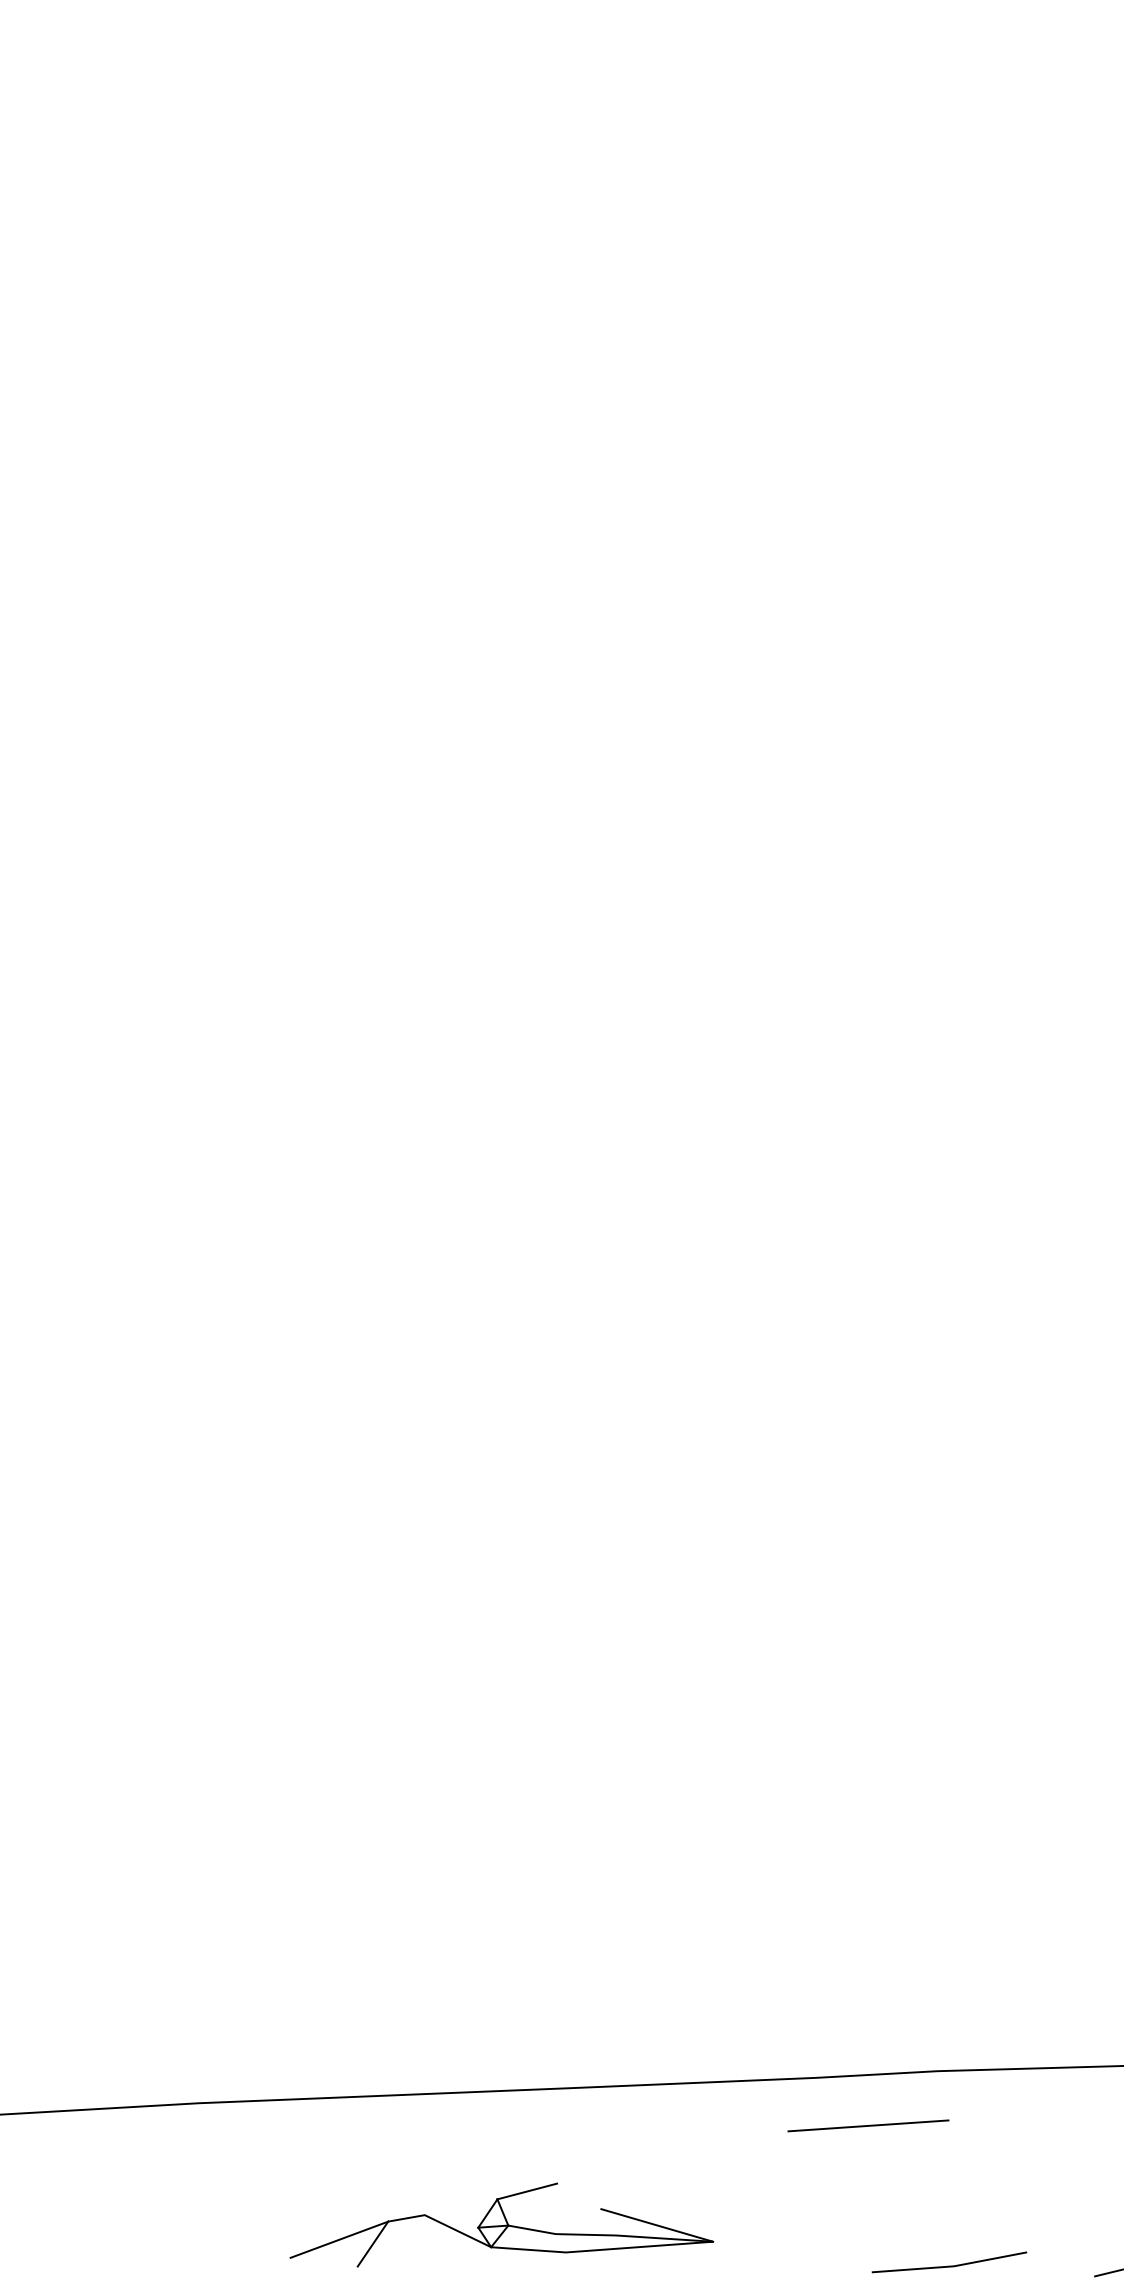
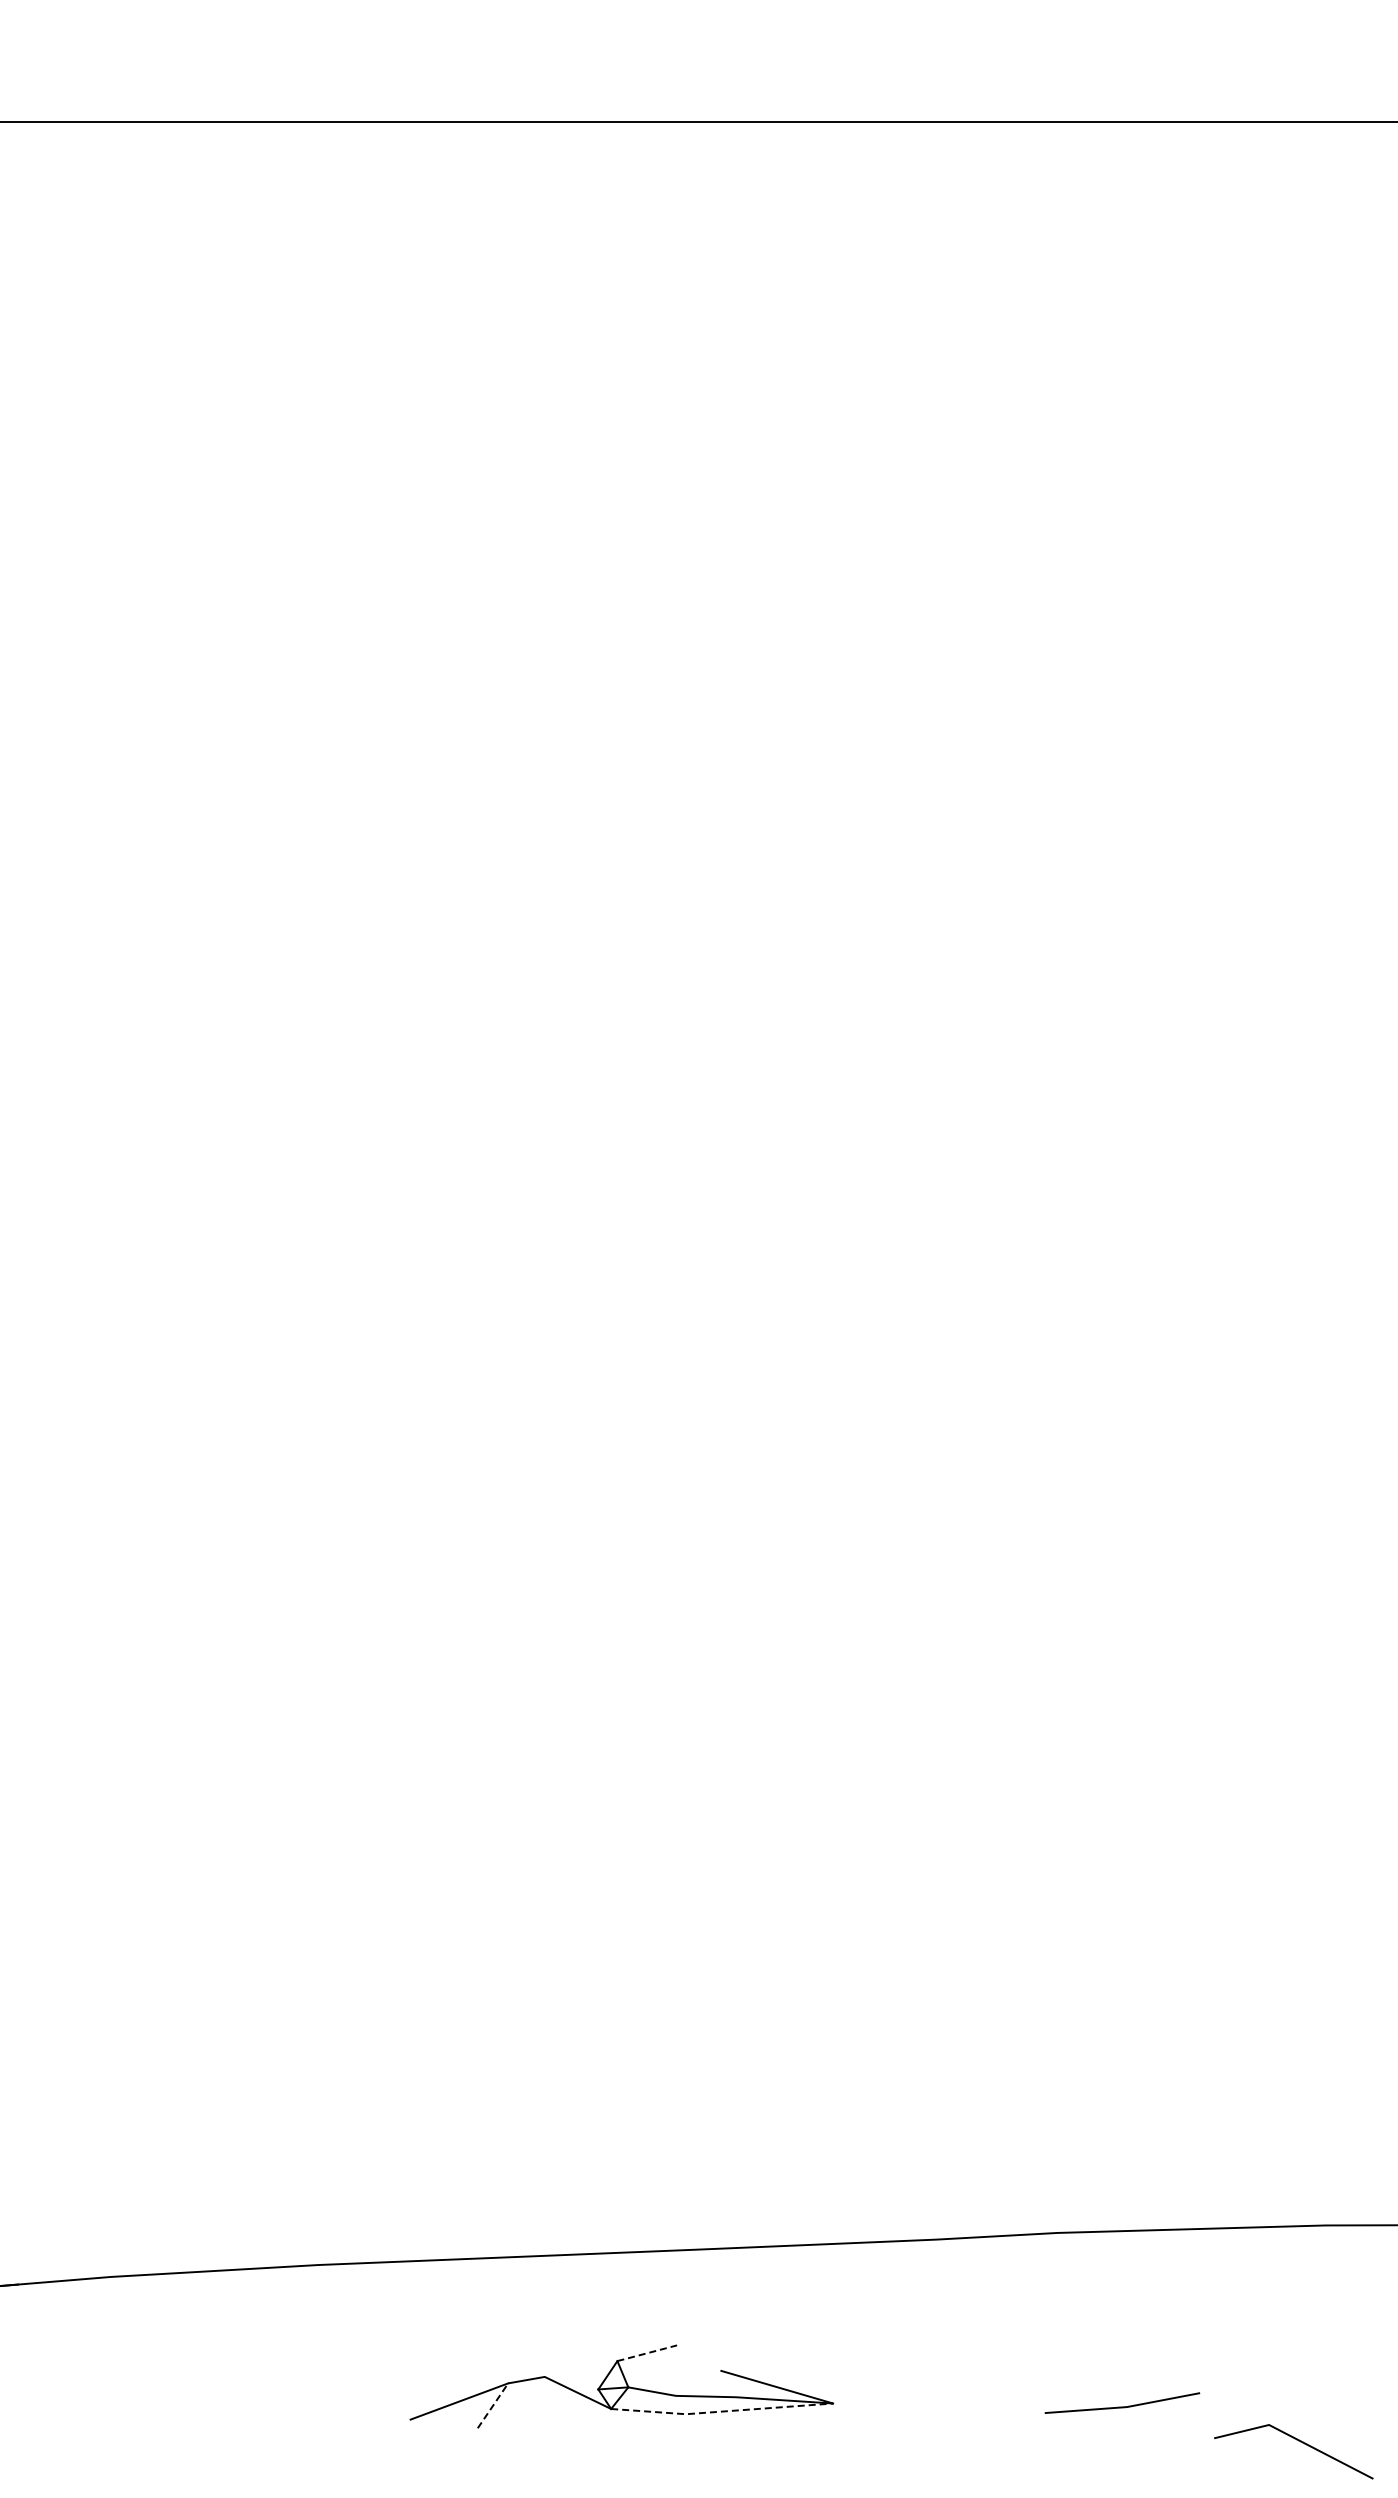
line: (868, 2125) -> (988, 2287), removed
line: (527, 2191) -> (647, 2353), solid -> dashed
line: (373, 2243) -> (493, 2405), solid -> dashed
line: (601, 2249) -> (721, 2411), solid -> dashed
line: (949, 2265) -> (1122, 2406), moved

